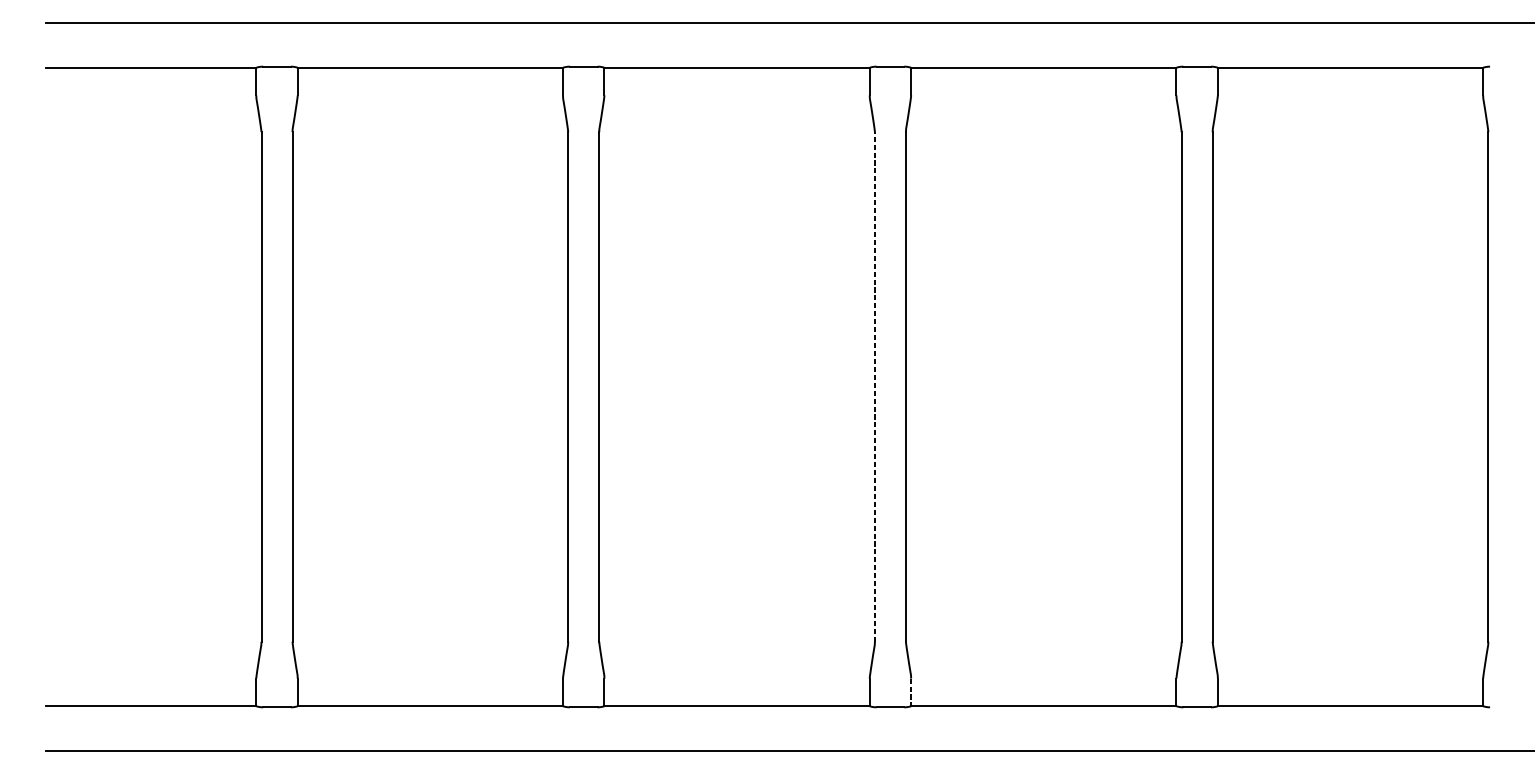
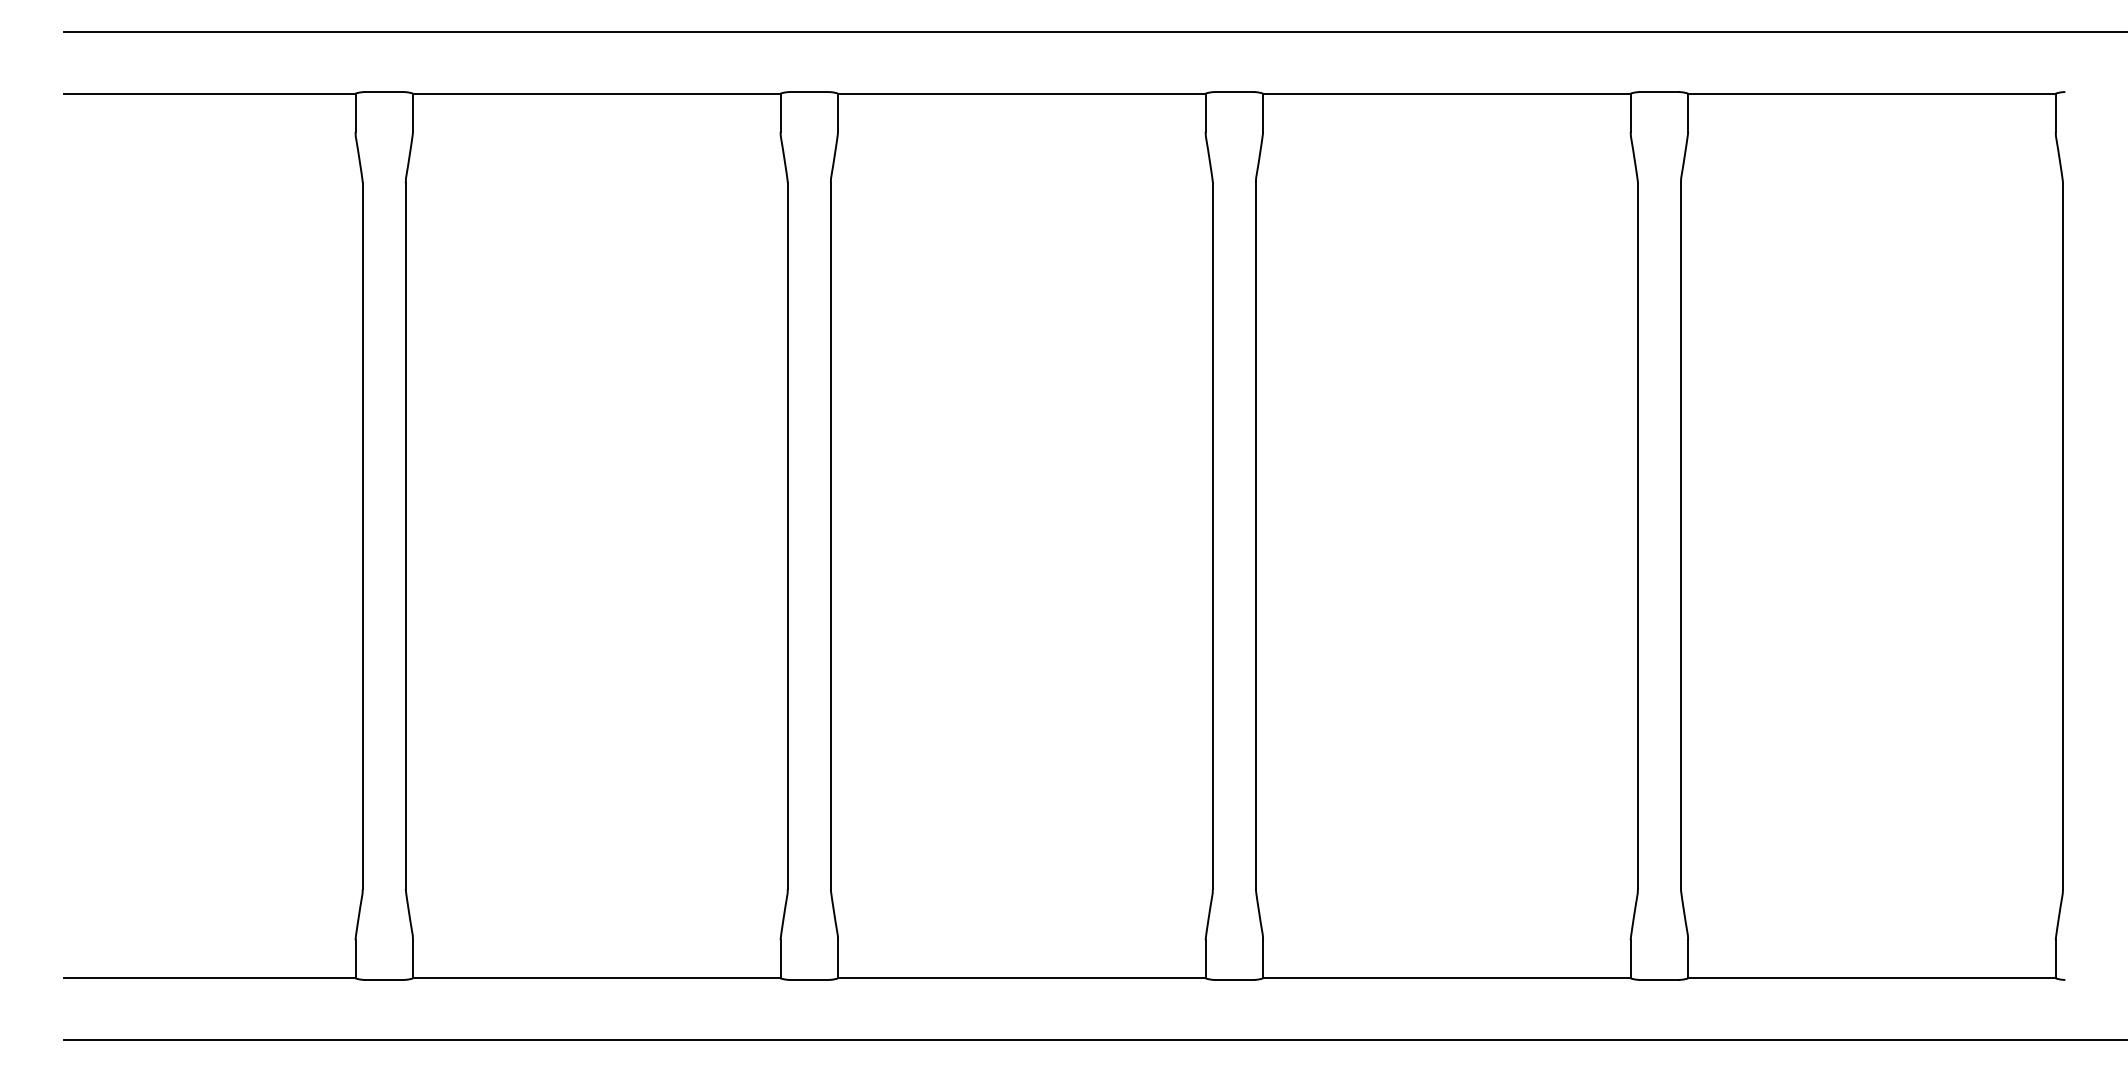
line: (874, 386) -> (1212, 535), dashed -> solid
line: (911, 692) -> (1263, 959), dashed -> solid

